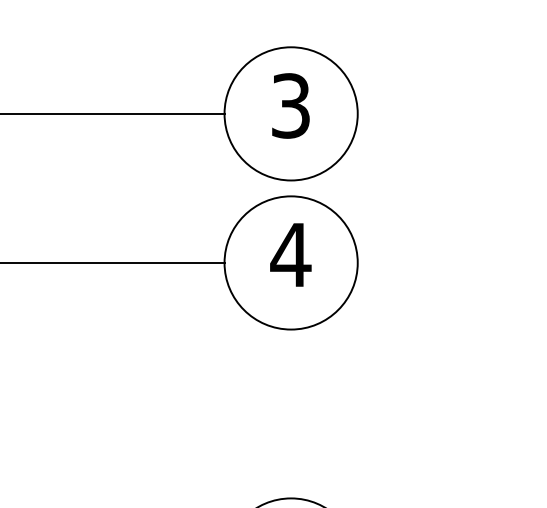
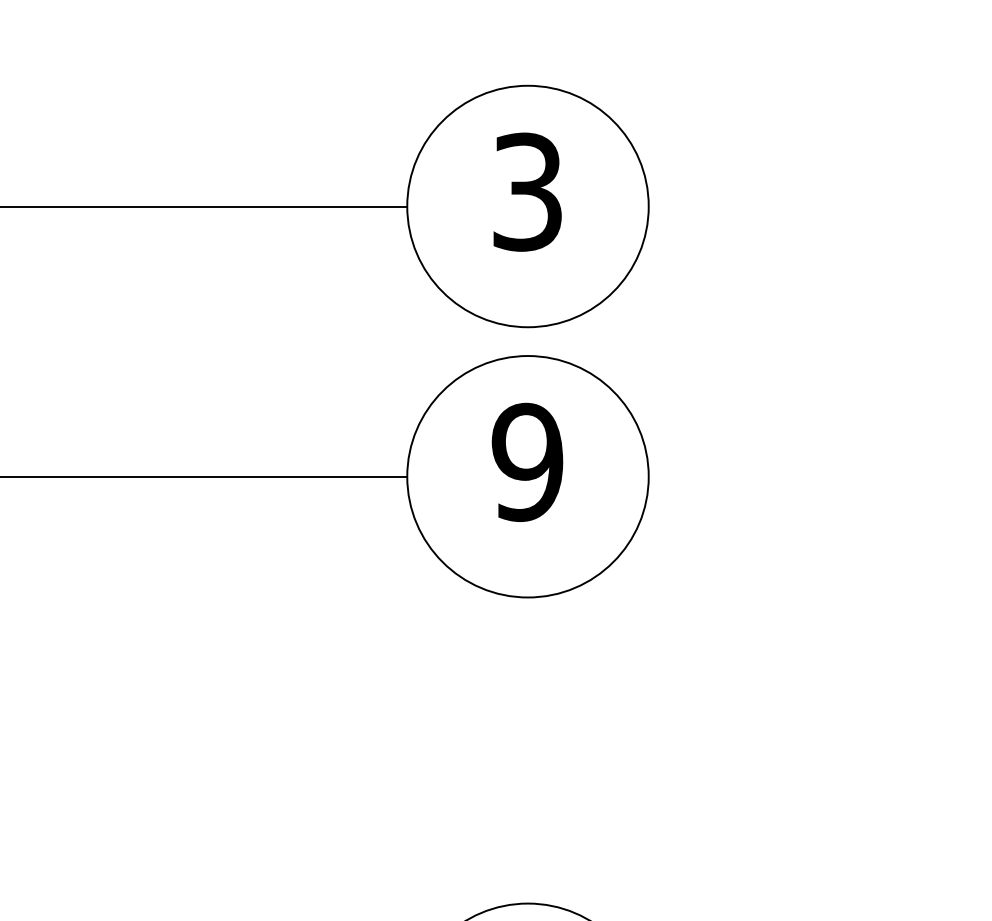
text: (290, 254) -> (526, 461), 4 -> 9

